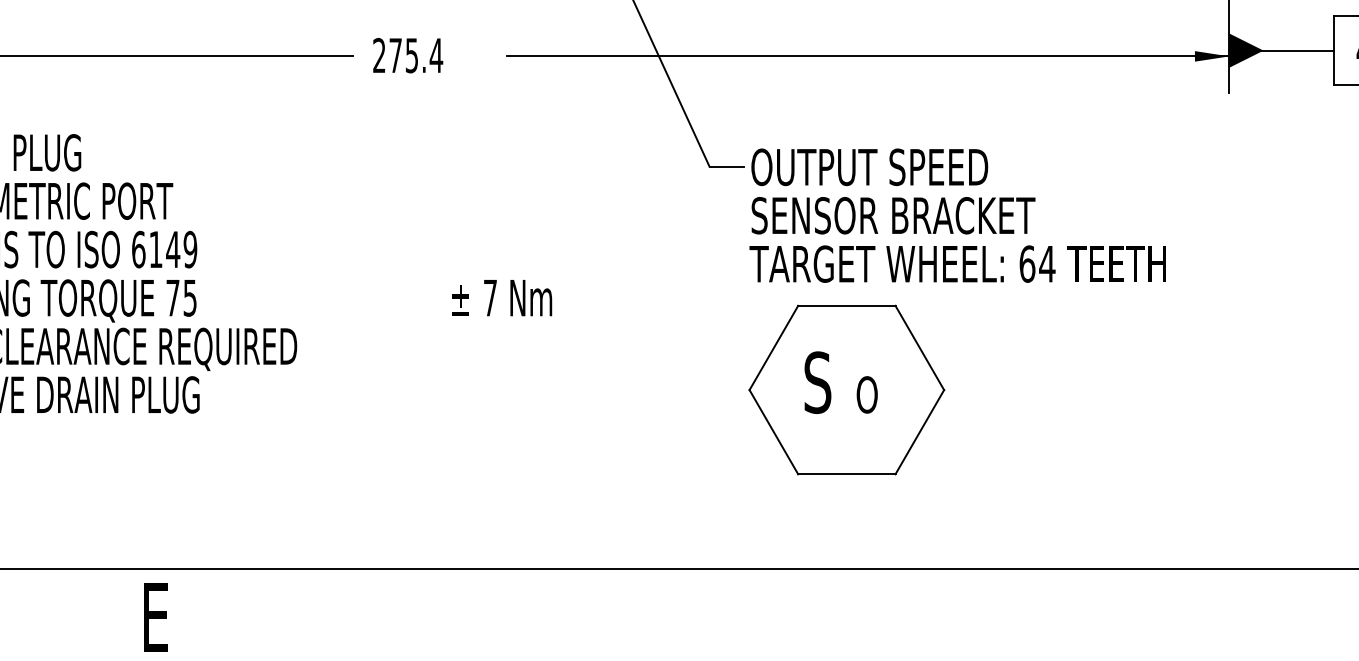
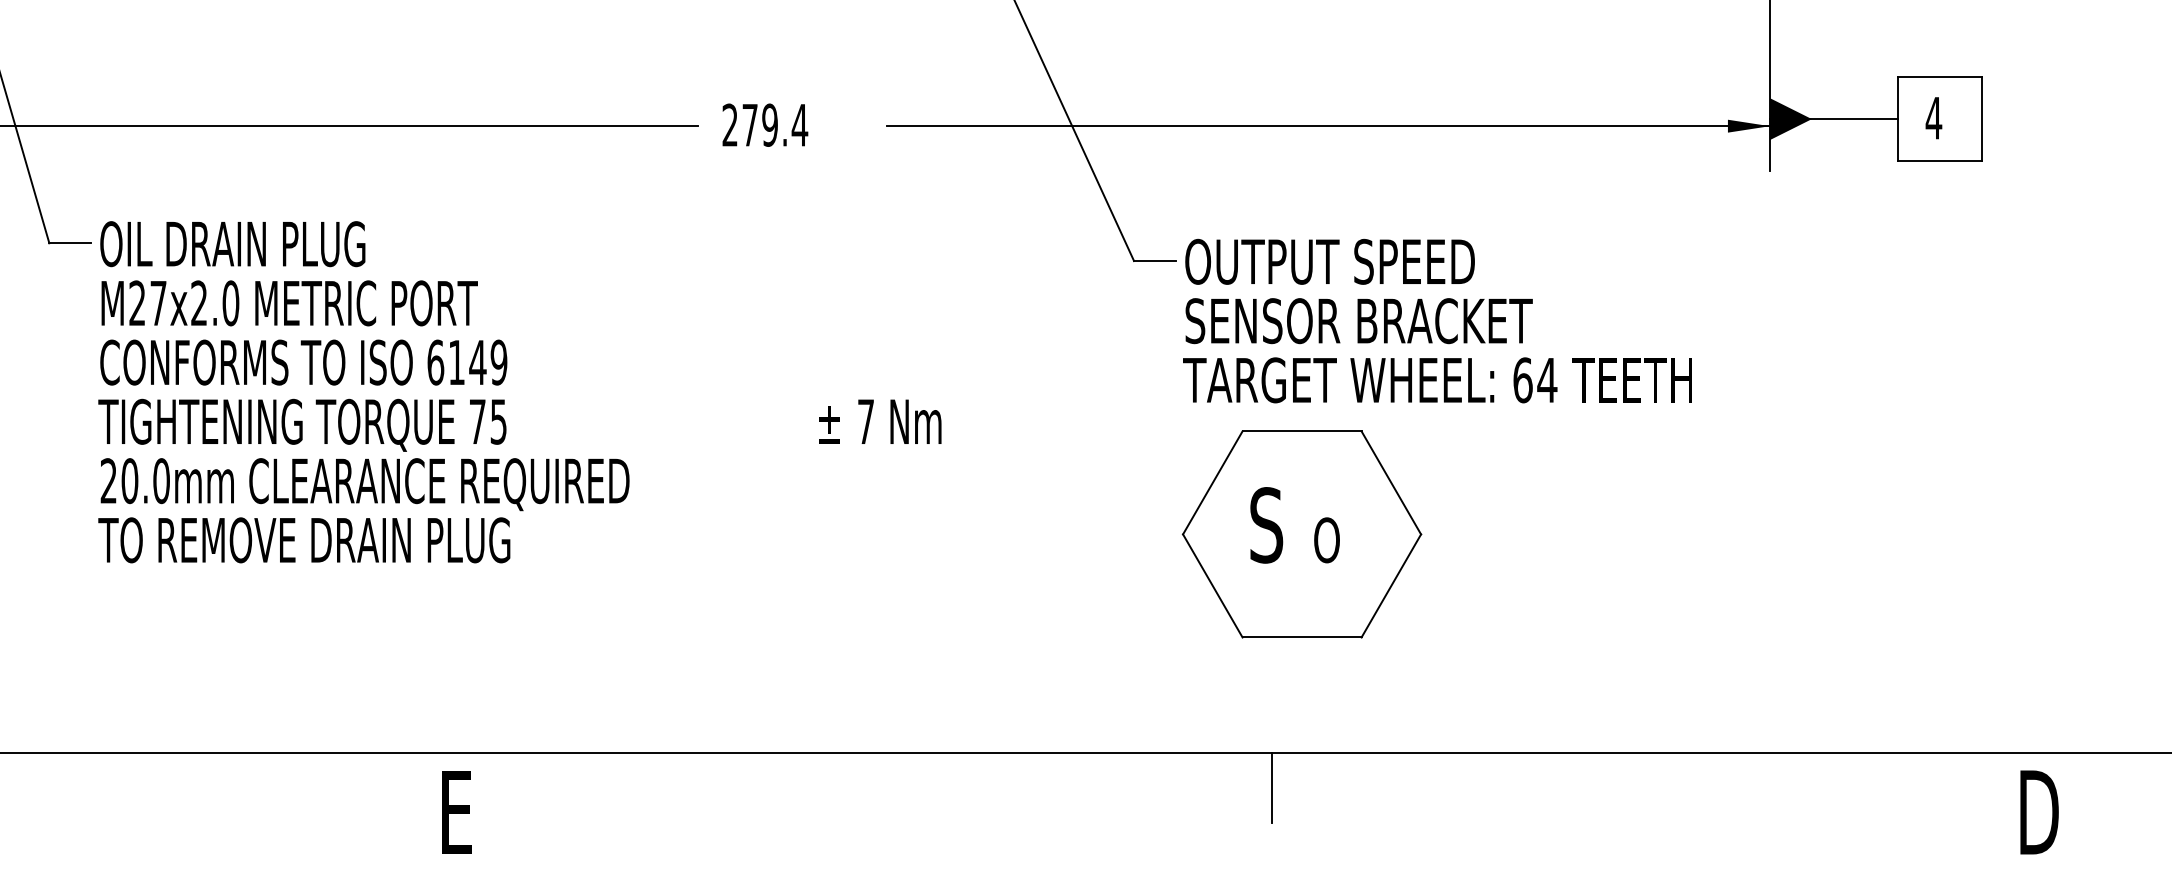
text: (411, 55) -> (769, 124), 275.4 -> 279.4
line: (821, 596) -> (1271, 787), added

